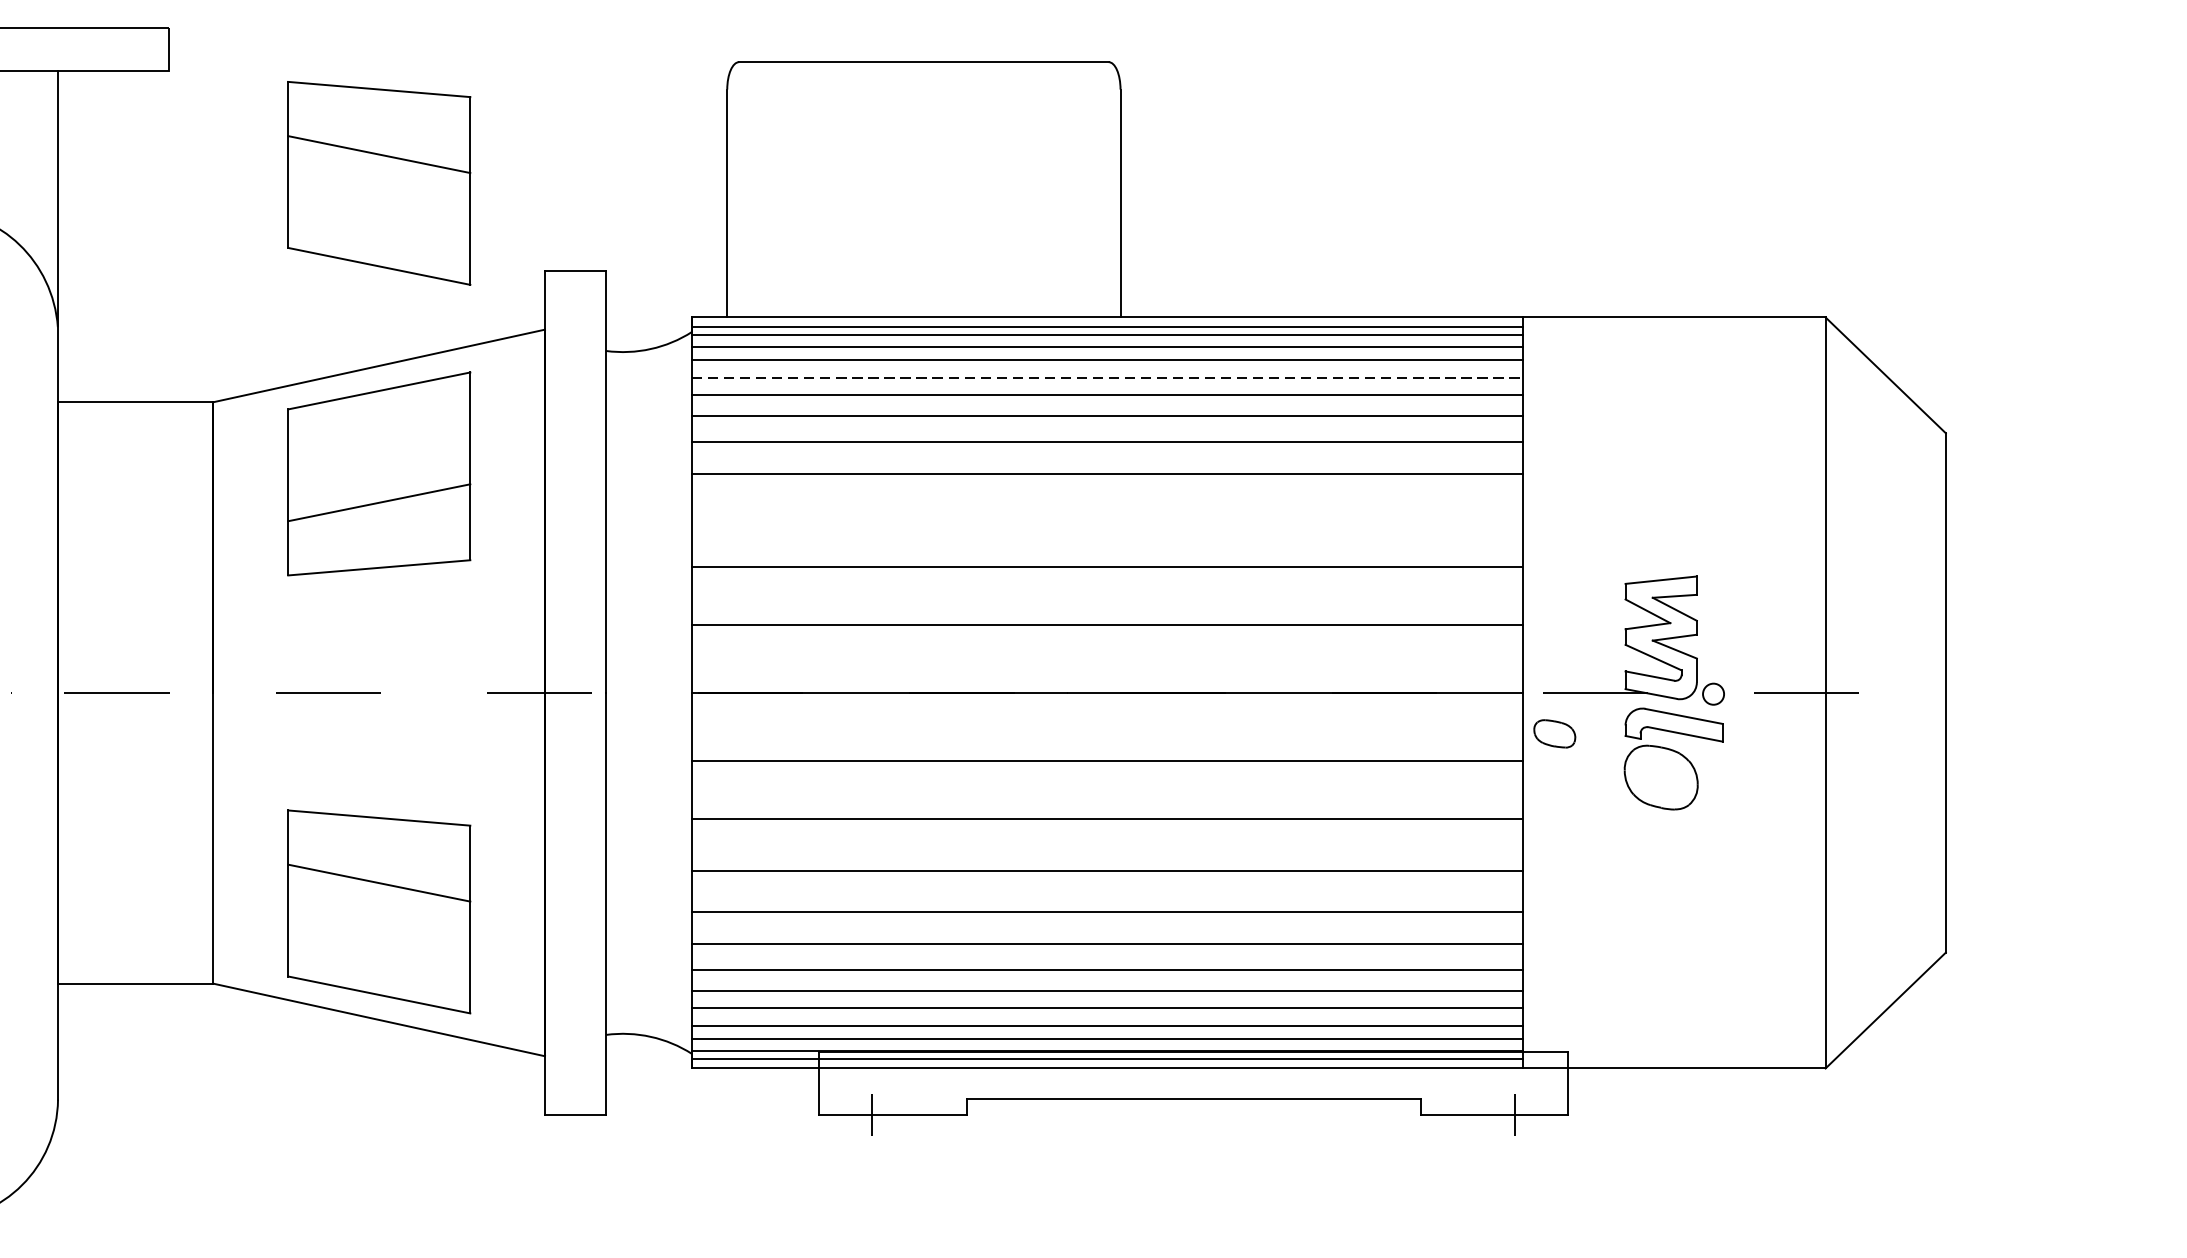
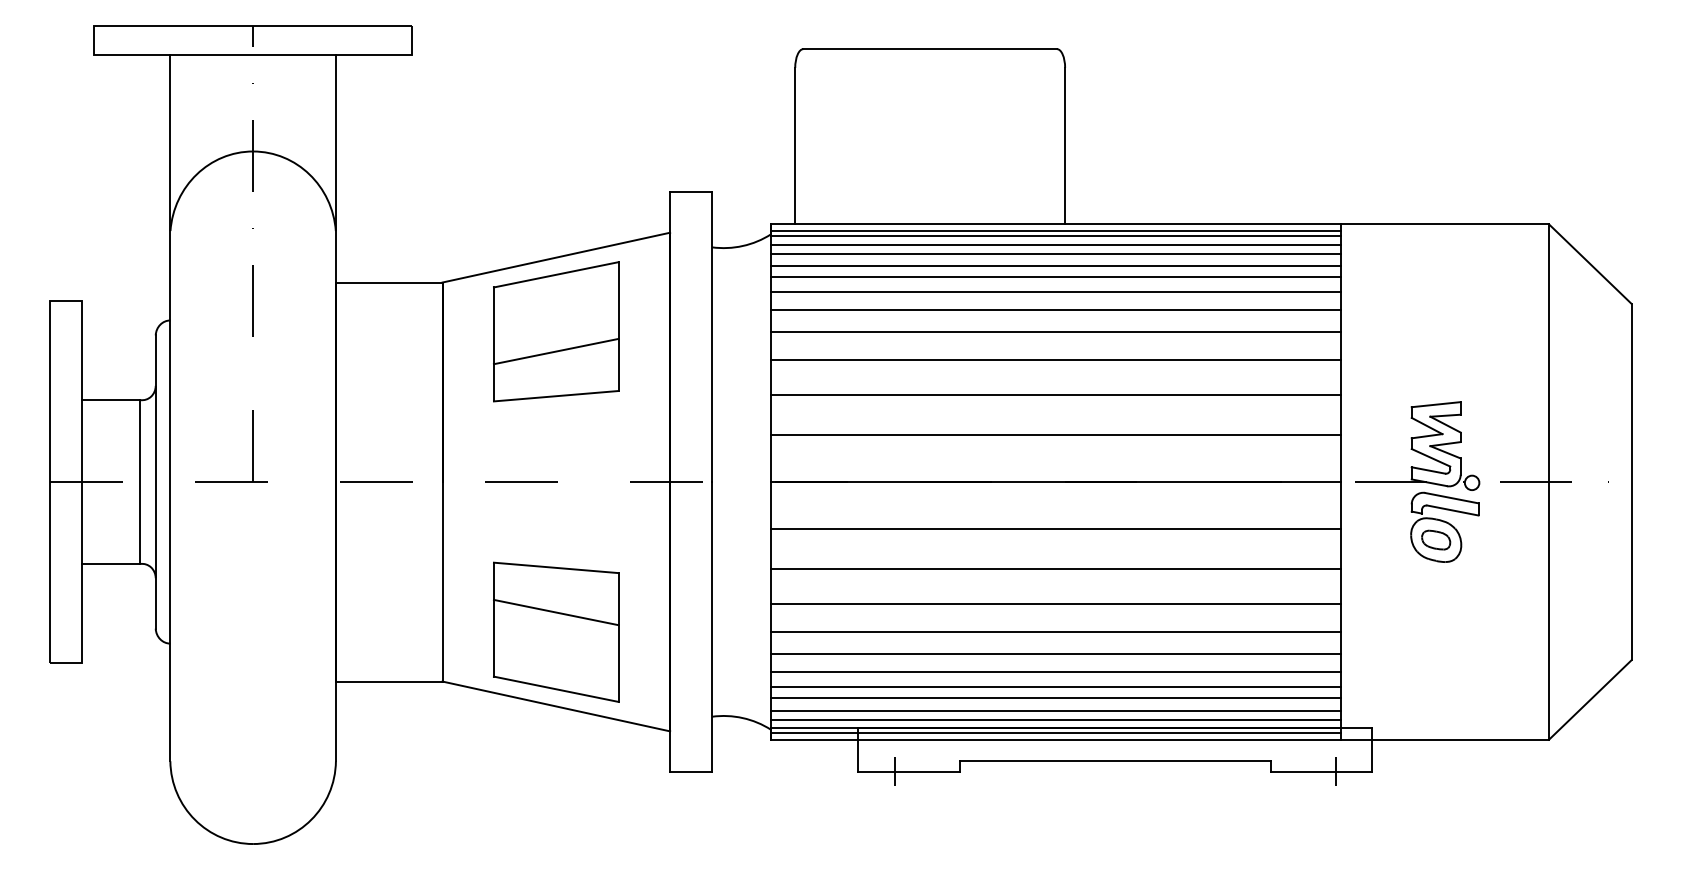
part: (379, 182) -> (556, 131), removed
line: (1107, 377) -> (1056, 265), dashed -> solid
line: (1107, 515) -> (1056, 360), added
part: (1555, 732) -> (1436, 539), moved

